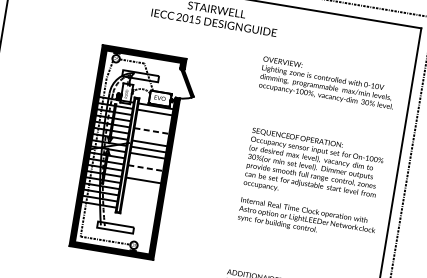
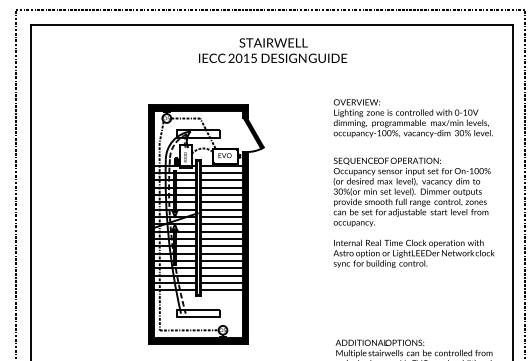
text: (327, 83) -> (412, 118), moved
line: (153, 118) -> (221, 180), added
line: (152, 124) -> (221, 187), added
line: (151, 131) -> (221, 195), dashed -> solid
line: (150, 137) -> (221, 202), added
line: (146, 161) -> (221, 231), added
line: (145, 167) -> (221, 238), dashed -> solid
line: (144, 174) -> (221, 246), added
text: (312, 184) -> (413, 212), moved
line: (142, 186) -> (221, 260), added
line: (141, 192) -> (221, 268), added
line: (140, 198) -> (221, 275), added
line: (139, 204) -> (221, 282), added
line: (138, 211) -> (221, 290), added

